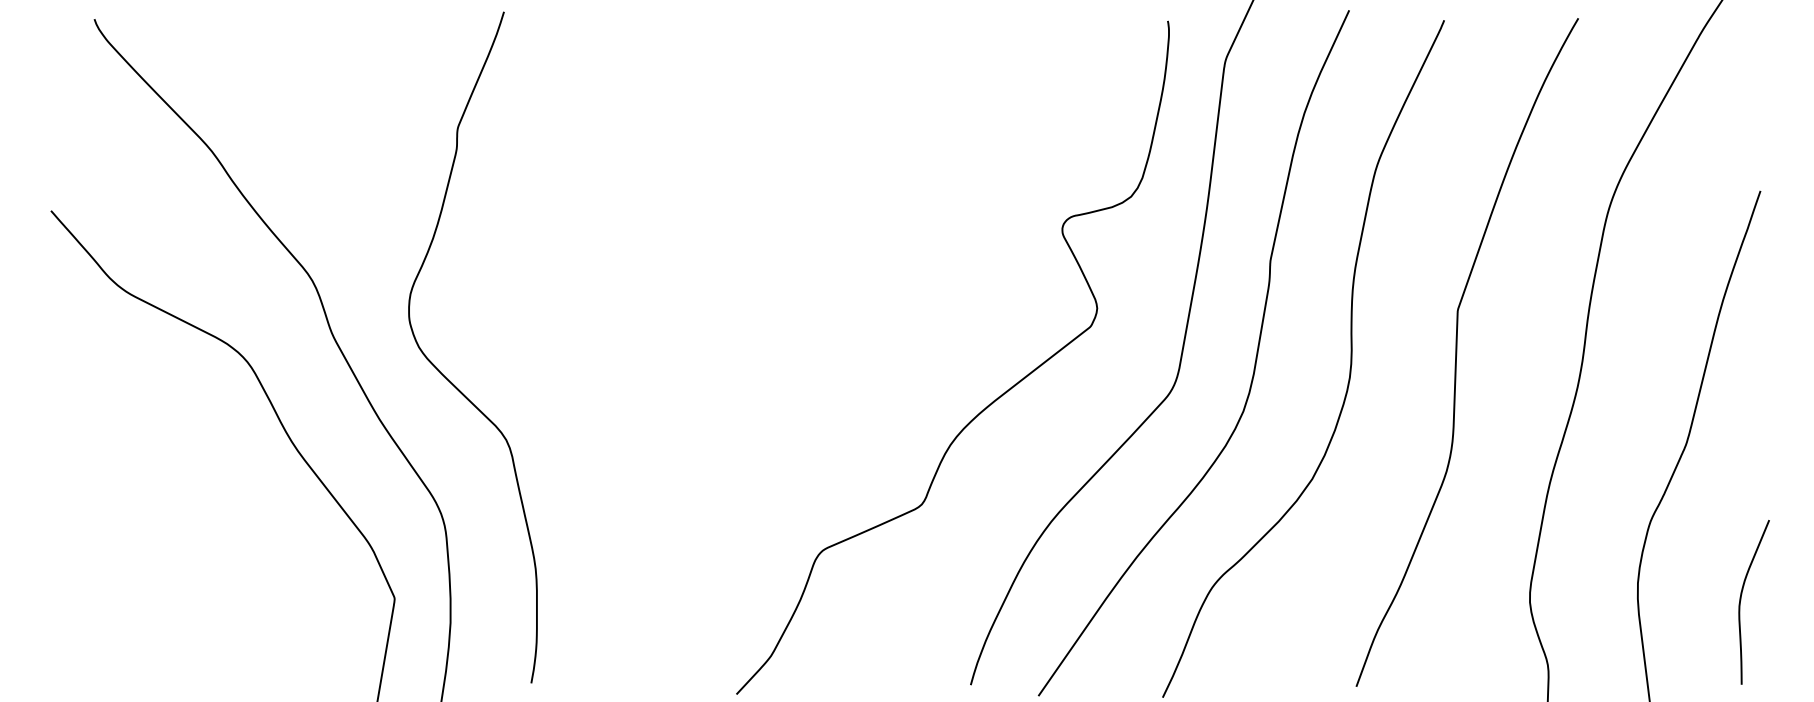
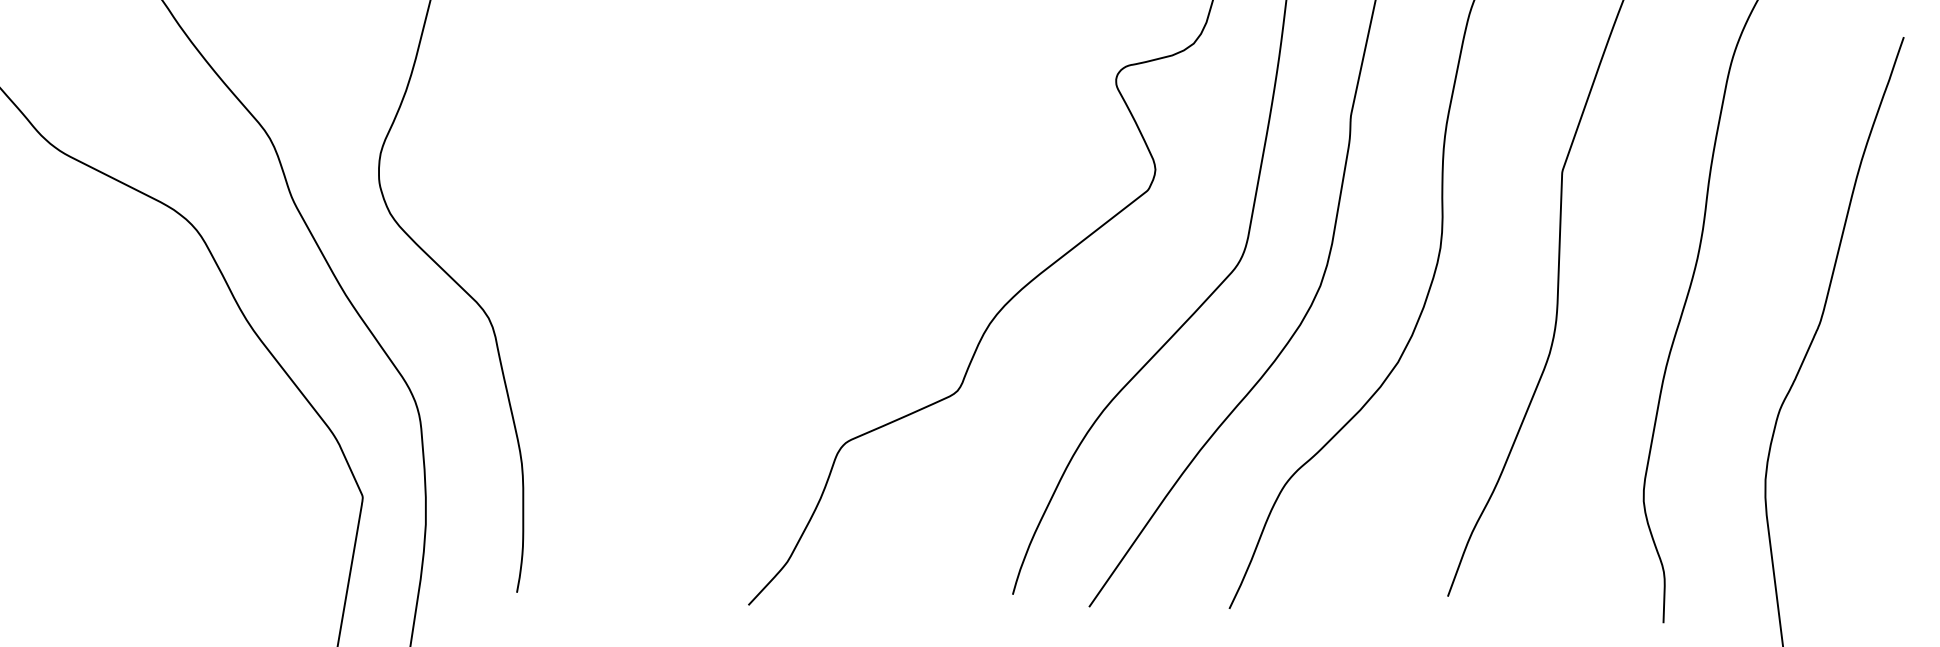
curve: (1741, 600) -> (1882, 499), removed

